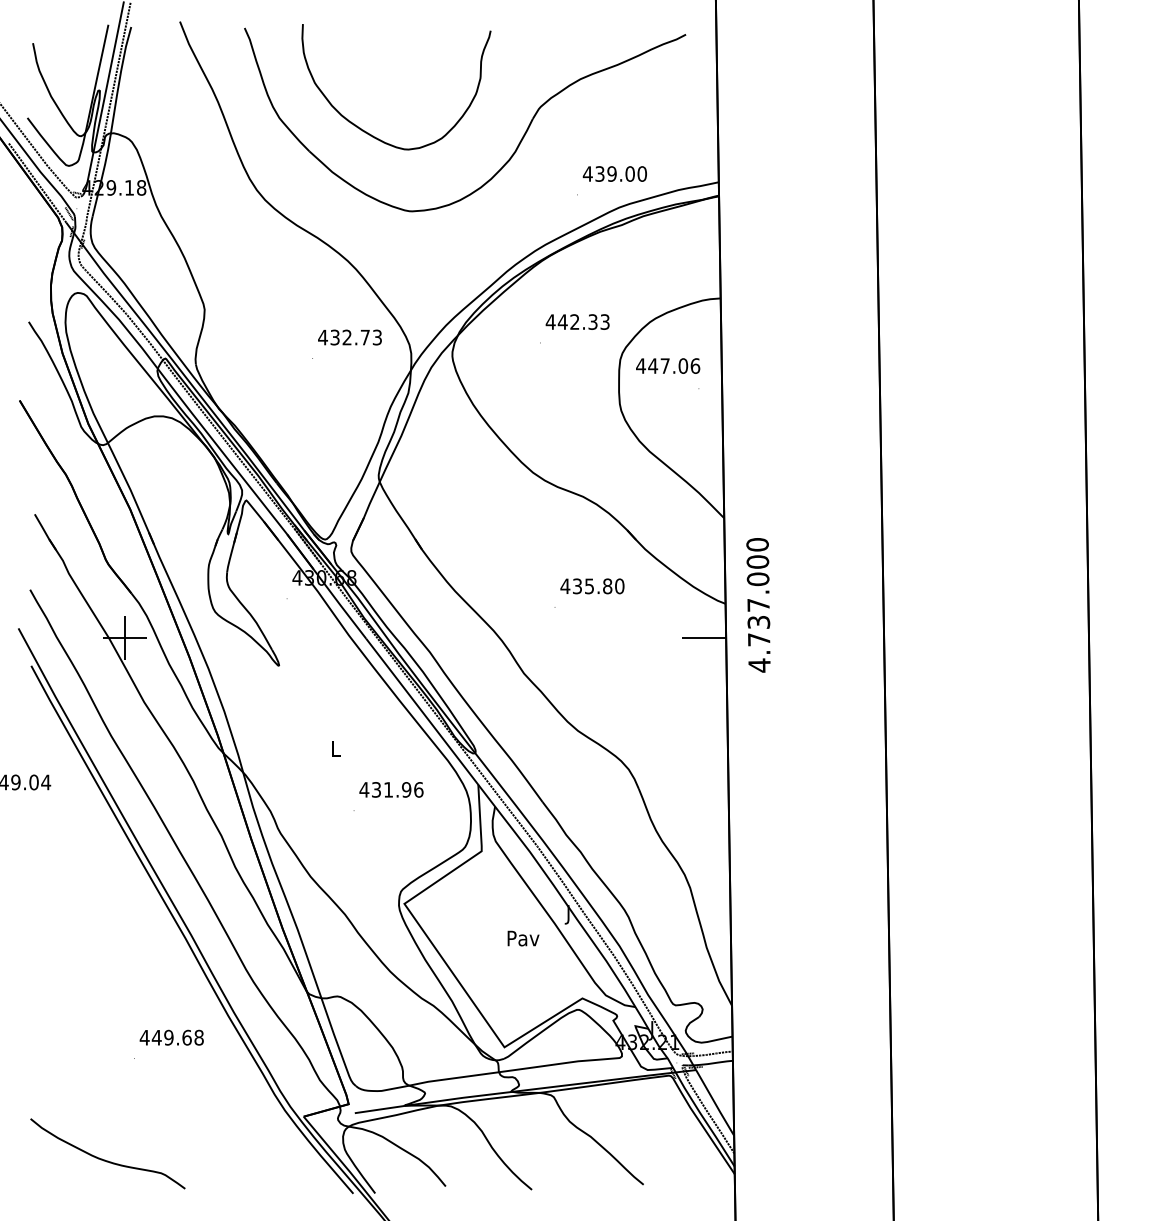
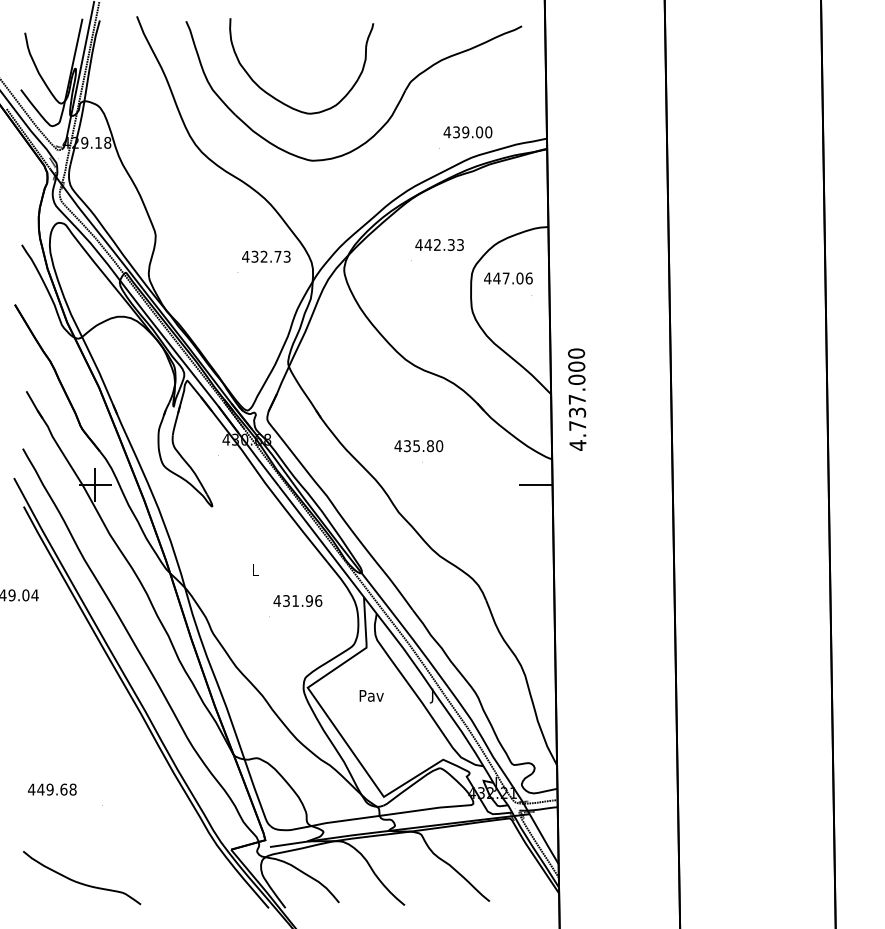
text: (592, 586) -> (418, 446), moved
text: (758, 605) -> (577, 399), moved
text: (523, 938) -> (371, 695), moved
text: (171, 1037) -> (52, 789), moved

